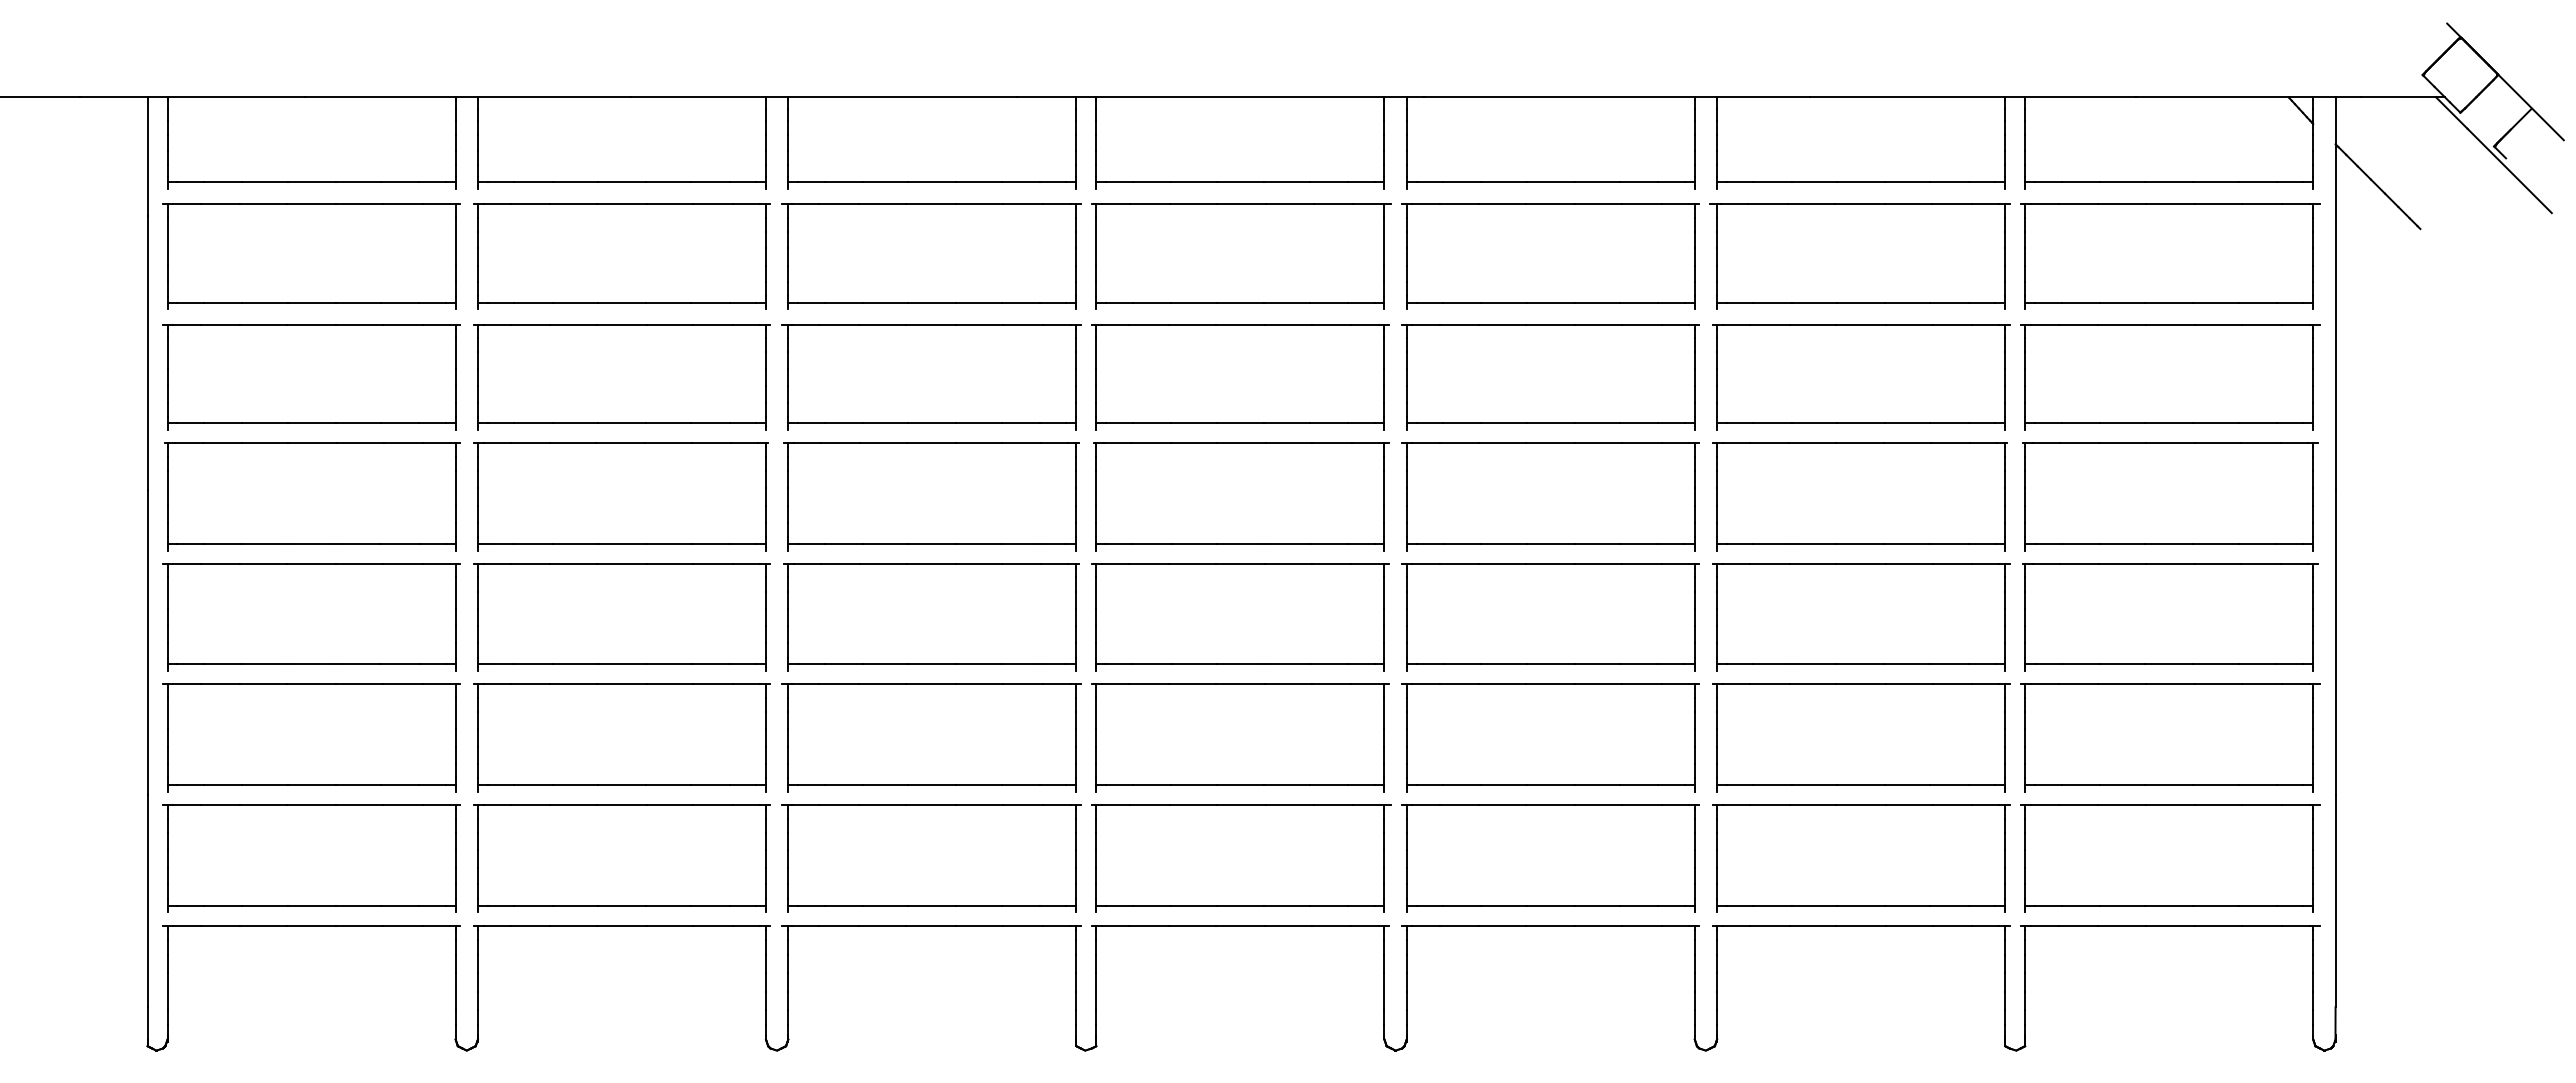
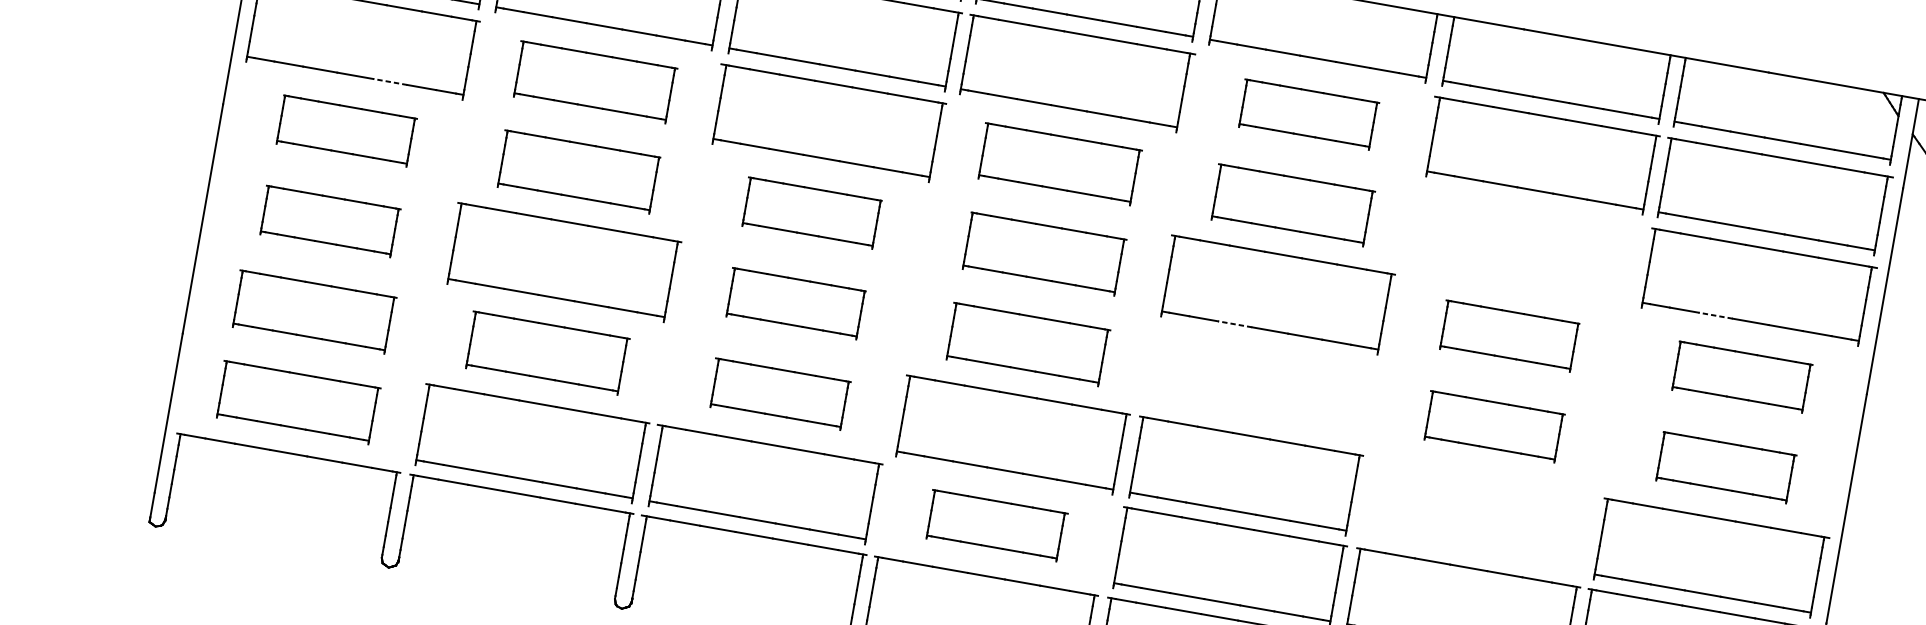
part: (1550, 256) -> (1308, 114), size x0.6
part: (621, 377) -> (594, 82), size x0.7
part: (1240, 377) -> (1059, 164), size x0.7
part: (1550, 377) -> (1292, 205), size x0.7
part: (1861, 377) -> (1525, 246), removed
line: (358, 423) -> (390, 82), solid -> dashed
line: (2122, 423) -> (1715, 315), solid -> dashed
part: (312, 496) -> (346, 130), size x0.6
part: (620, 496) -> (577, 171), size x0.7
part: (931, 496) -> (811, 212), size x0.6
part: (1241, 496) -> (1044, 254), size x0.7
part: (1859, 496) -> (1508, 335), size x0.6
part: (2170, 496) -> (1742, 377), size x0.6
line: (1504, 543) -> (1235, 324), solid -> dashed
part: (311, 617) -> (329, 221), size x0.6
part: (931, 617) -> (795, 303), size x0.6
part: (1240, 617) -> (1027, 344), size x0.7
part: (1550, 617) -> (1260, 385), removed
part: (1861, 617) -> (1493, 427), size x0.6
part: (2170, 617) -> (1725, 467), size x0.6
part: (311, 737) -> (313, 311), size x0.7
part: (621, 737) -> (546, 352), size x0.7
part: (931, 737) -> (779, 393), size x0.6
part: (1861, 737) -> (1477, 517), removed
part: (311, 858) -> (297, 402), size x0.7
part: (1241, 858) -> (996, 525), size x0.6

